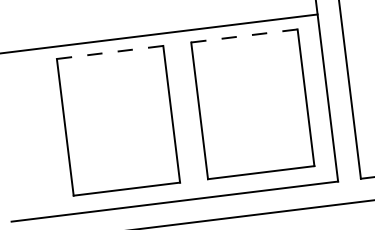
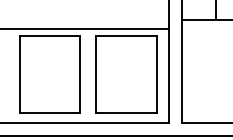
line: (244, 35) -> (126, 35), dashed -> solid
line: (110, 51) -> (50, 35), dashed -> solid

